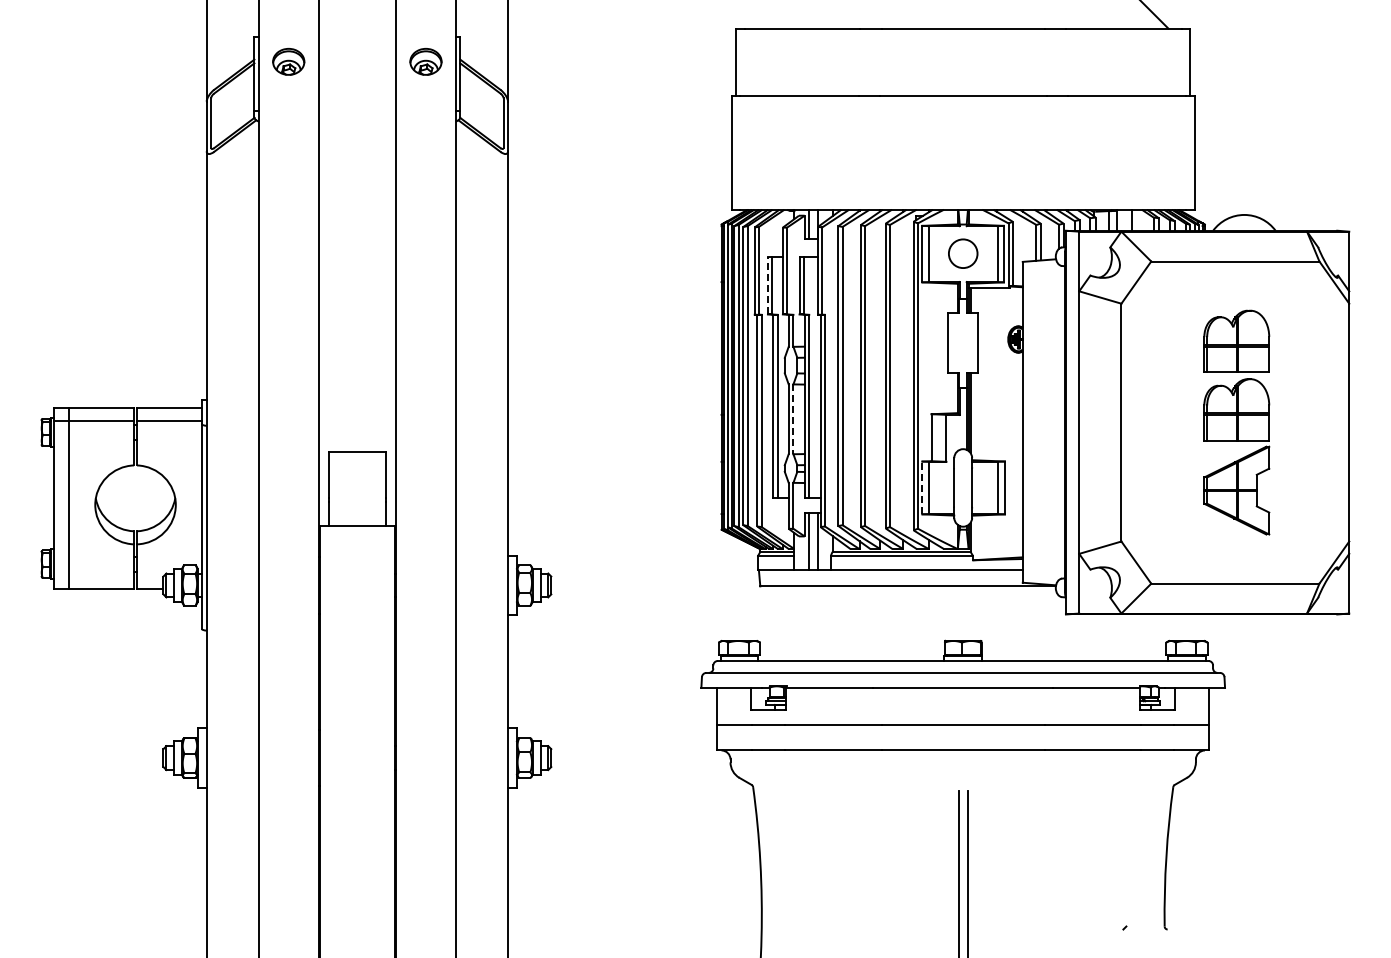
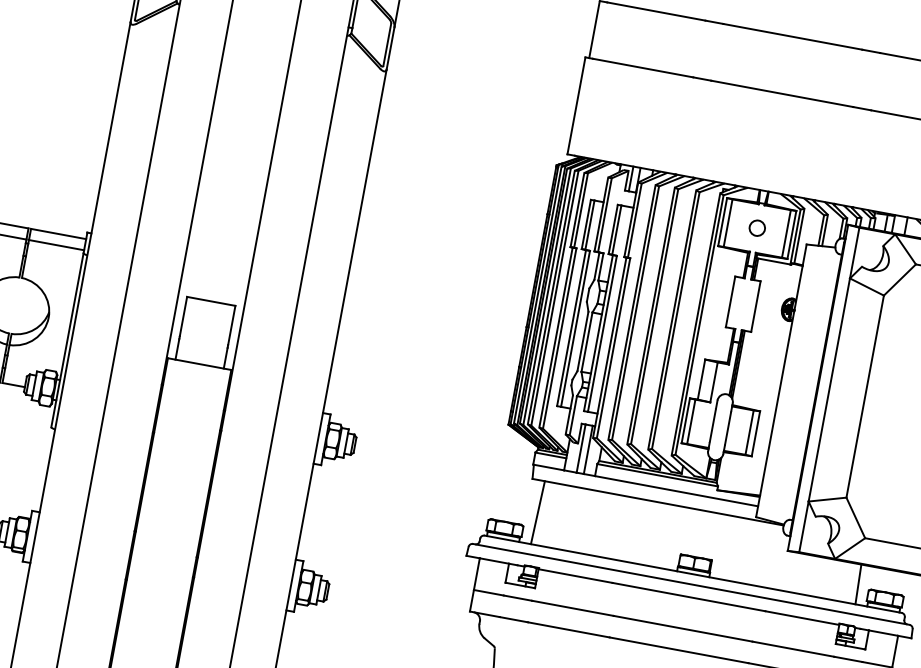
circle: (963, 253) -> (757, 228), size x0.62
line: (767, 285) -> (586, 224), dashed -> solid
line: (793, 419) -> (587, 342), dashed -> solid
line: (922, 487) -> (685, 420), dashed -> solid
line: (773, 623) -> (537, 512), added
line: (1153, 637) -> (858, 584), added

